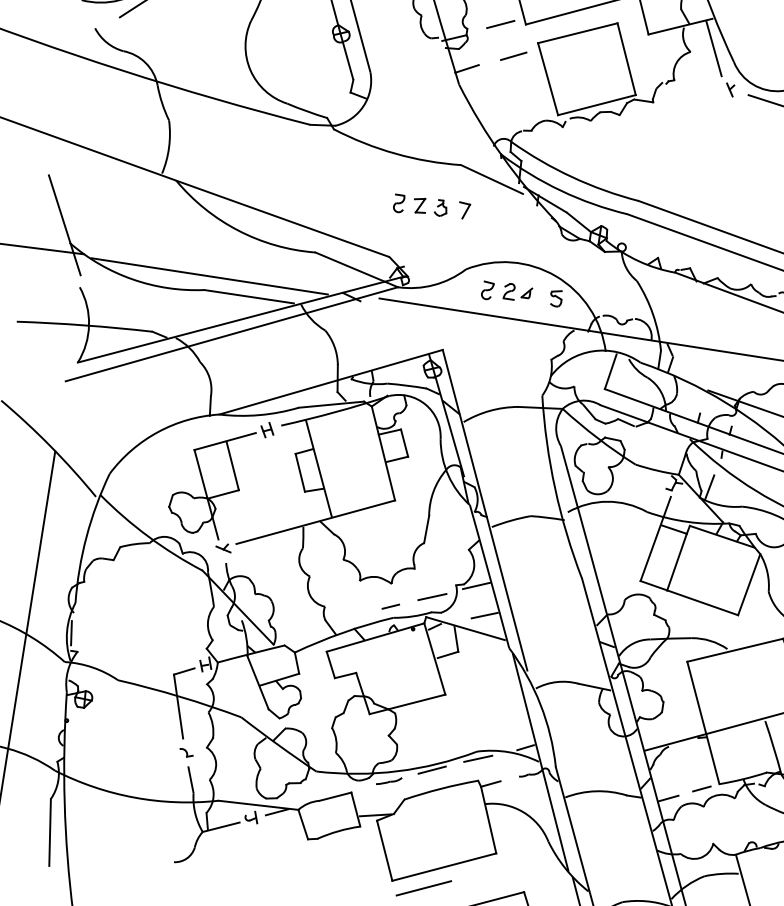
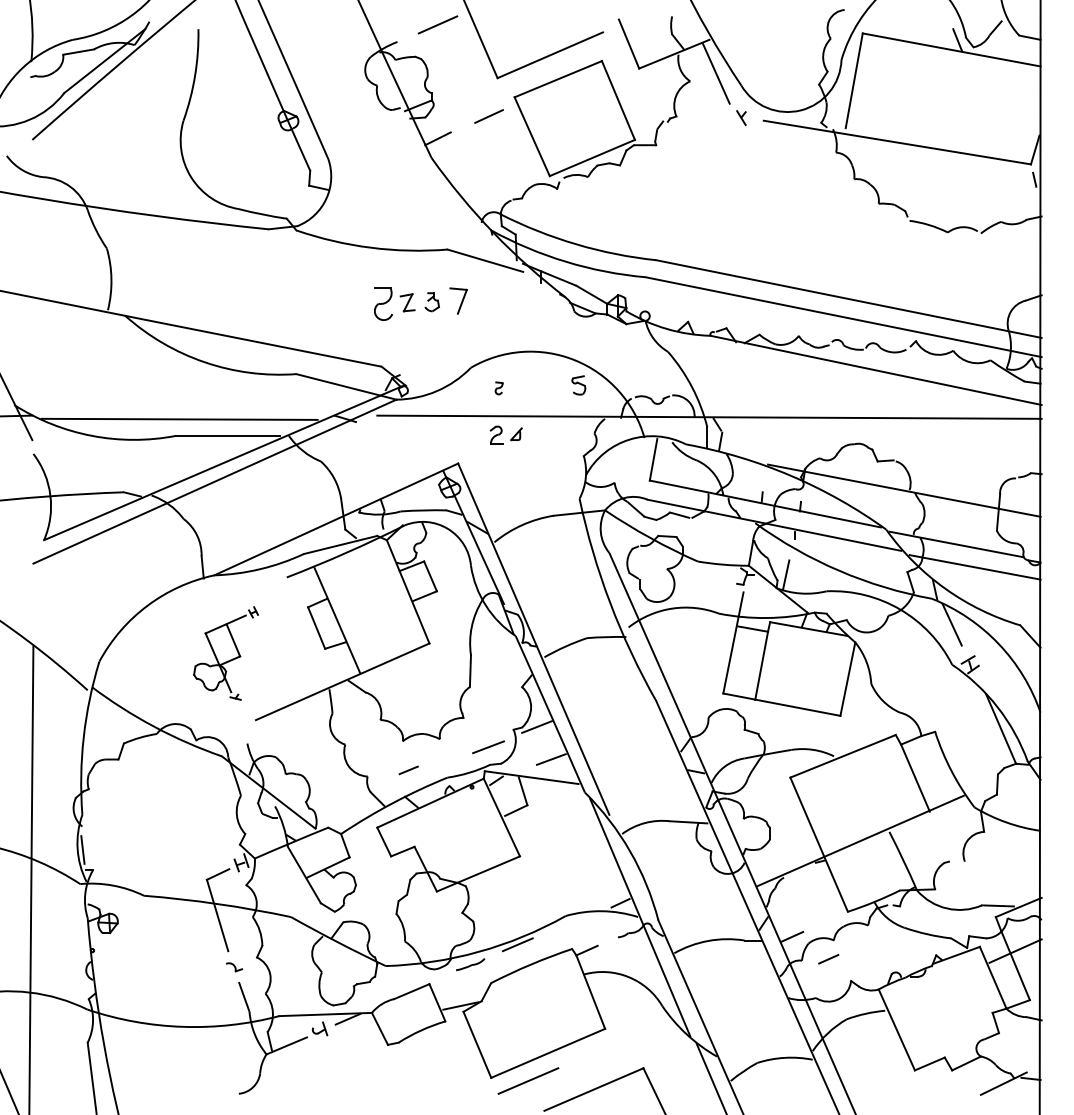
line: (500, 24) -> (468, 82), removed
part: (399, 203) -> (383, 303), size x1.6
part: (463, 211) -> (458, 301), size x1.4
part: (486, 290) -> (498, 388), size x0.6
part: (517, 291) -> (505, 434), moved
part: (218, 482) -> (225, 653), size x0.6
line: (390, 606) -> (408, 770), moved
line: (477, 758) -> (567, 923), removed
line: (701, 789) -> (828, 959), moved

